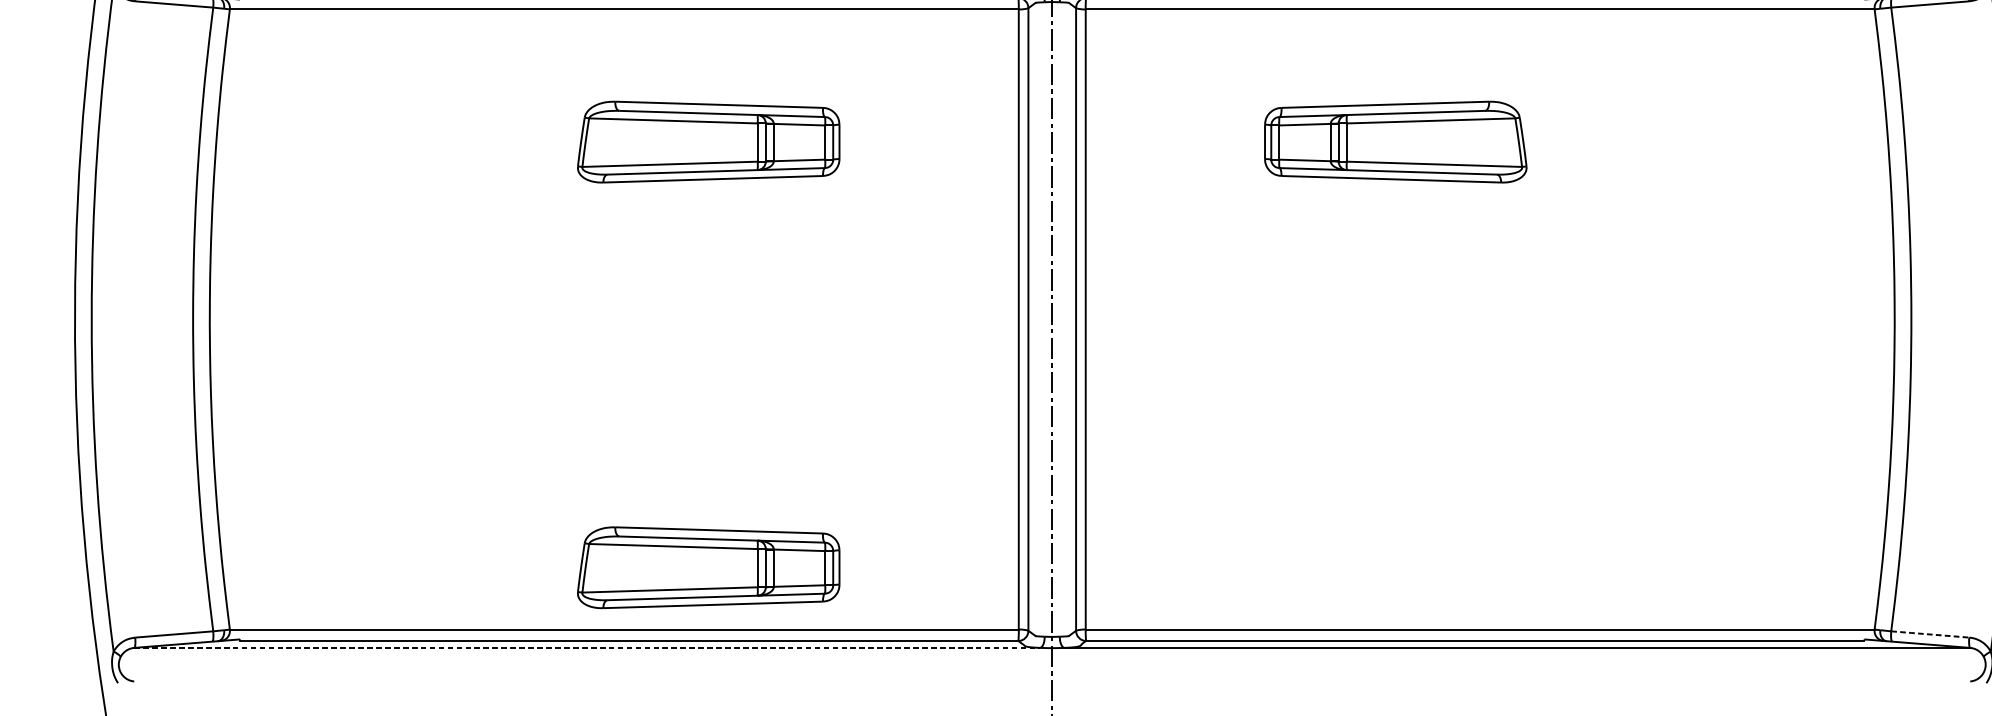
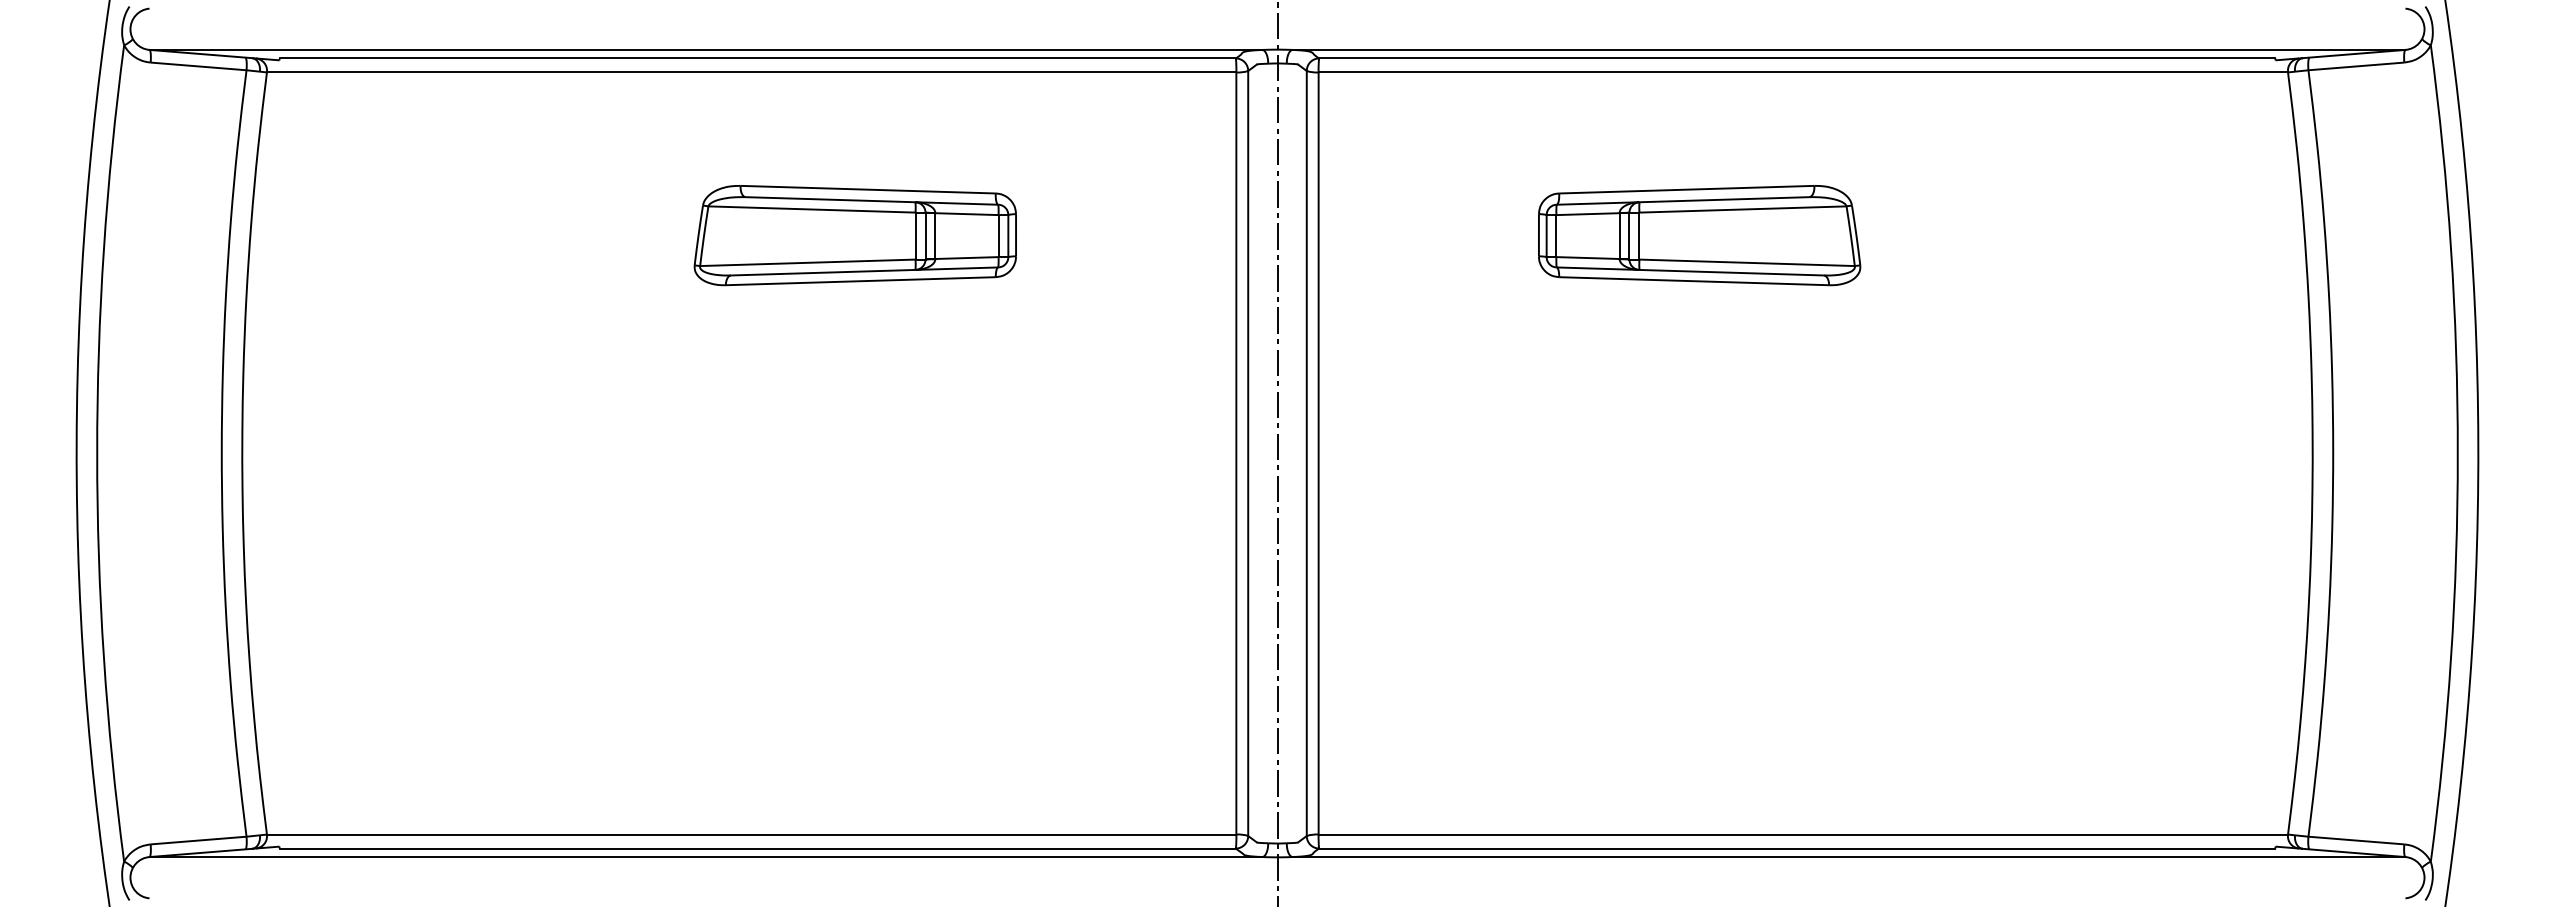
part: (708, 567) -> (854, 758), removed
line: (1929, 634) -> (2355, 840), dashed -> solid
line: (587, 648) -> (706, 857), dashed -> solid

